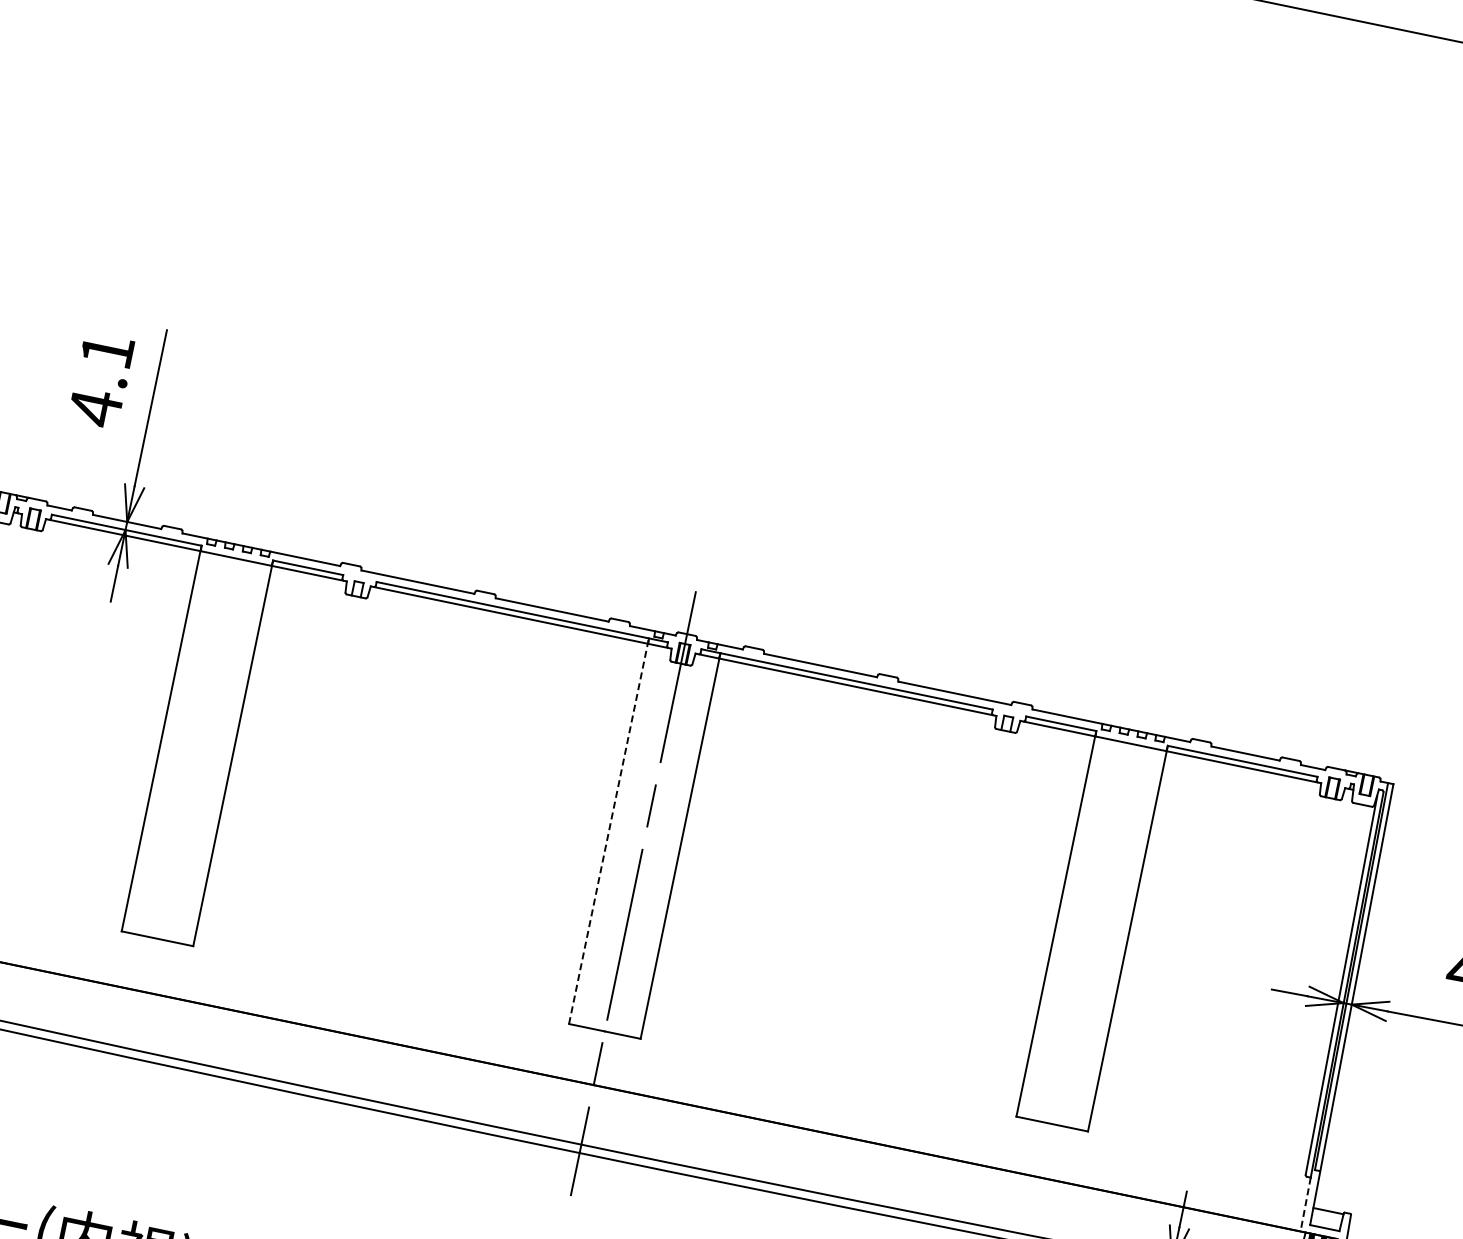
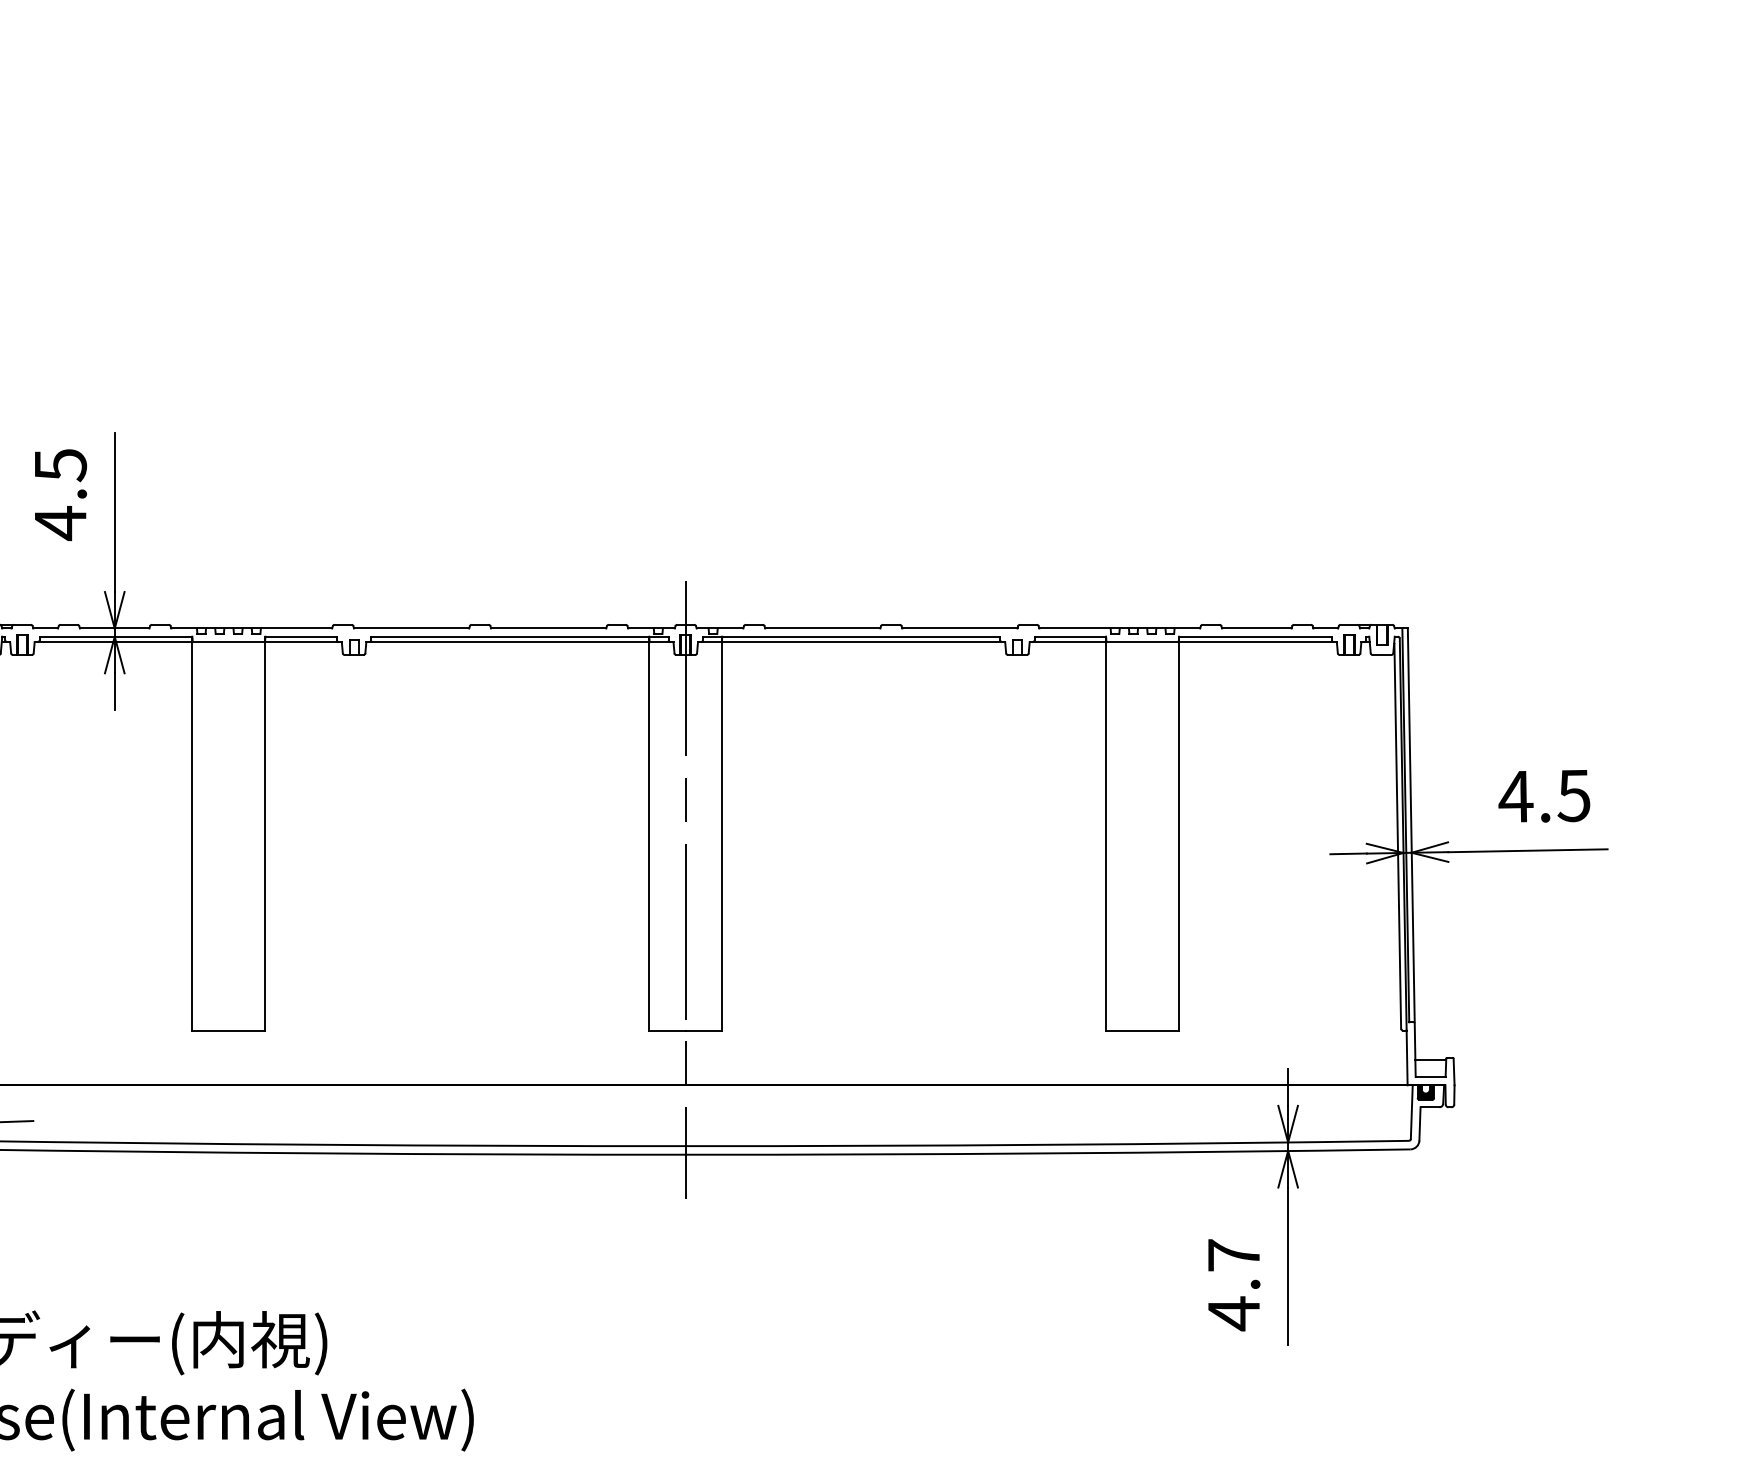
text: (108, 351) -> (61, 465), 4.1 -> 4.5
line: (609, 831) -> (649, 833), dashed -> solid
line: (1305, 1205) -> (1407, 1058), dashed -> solid

